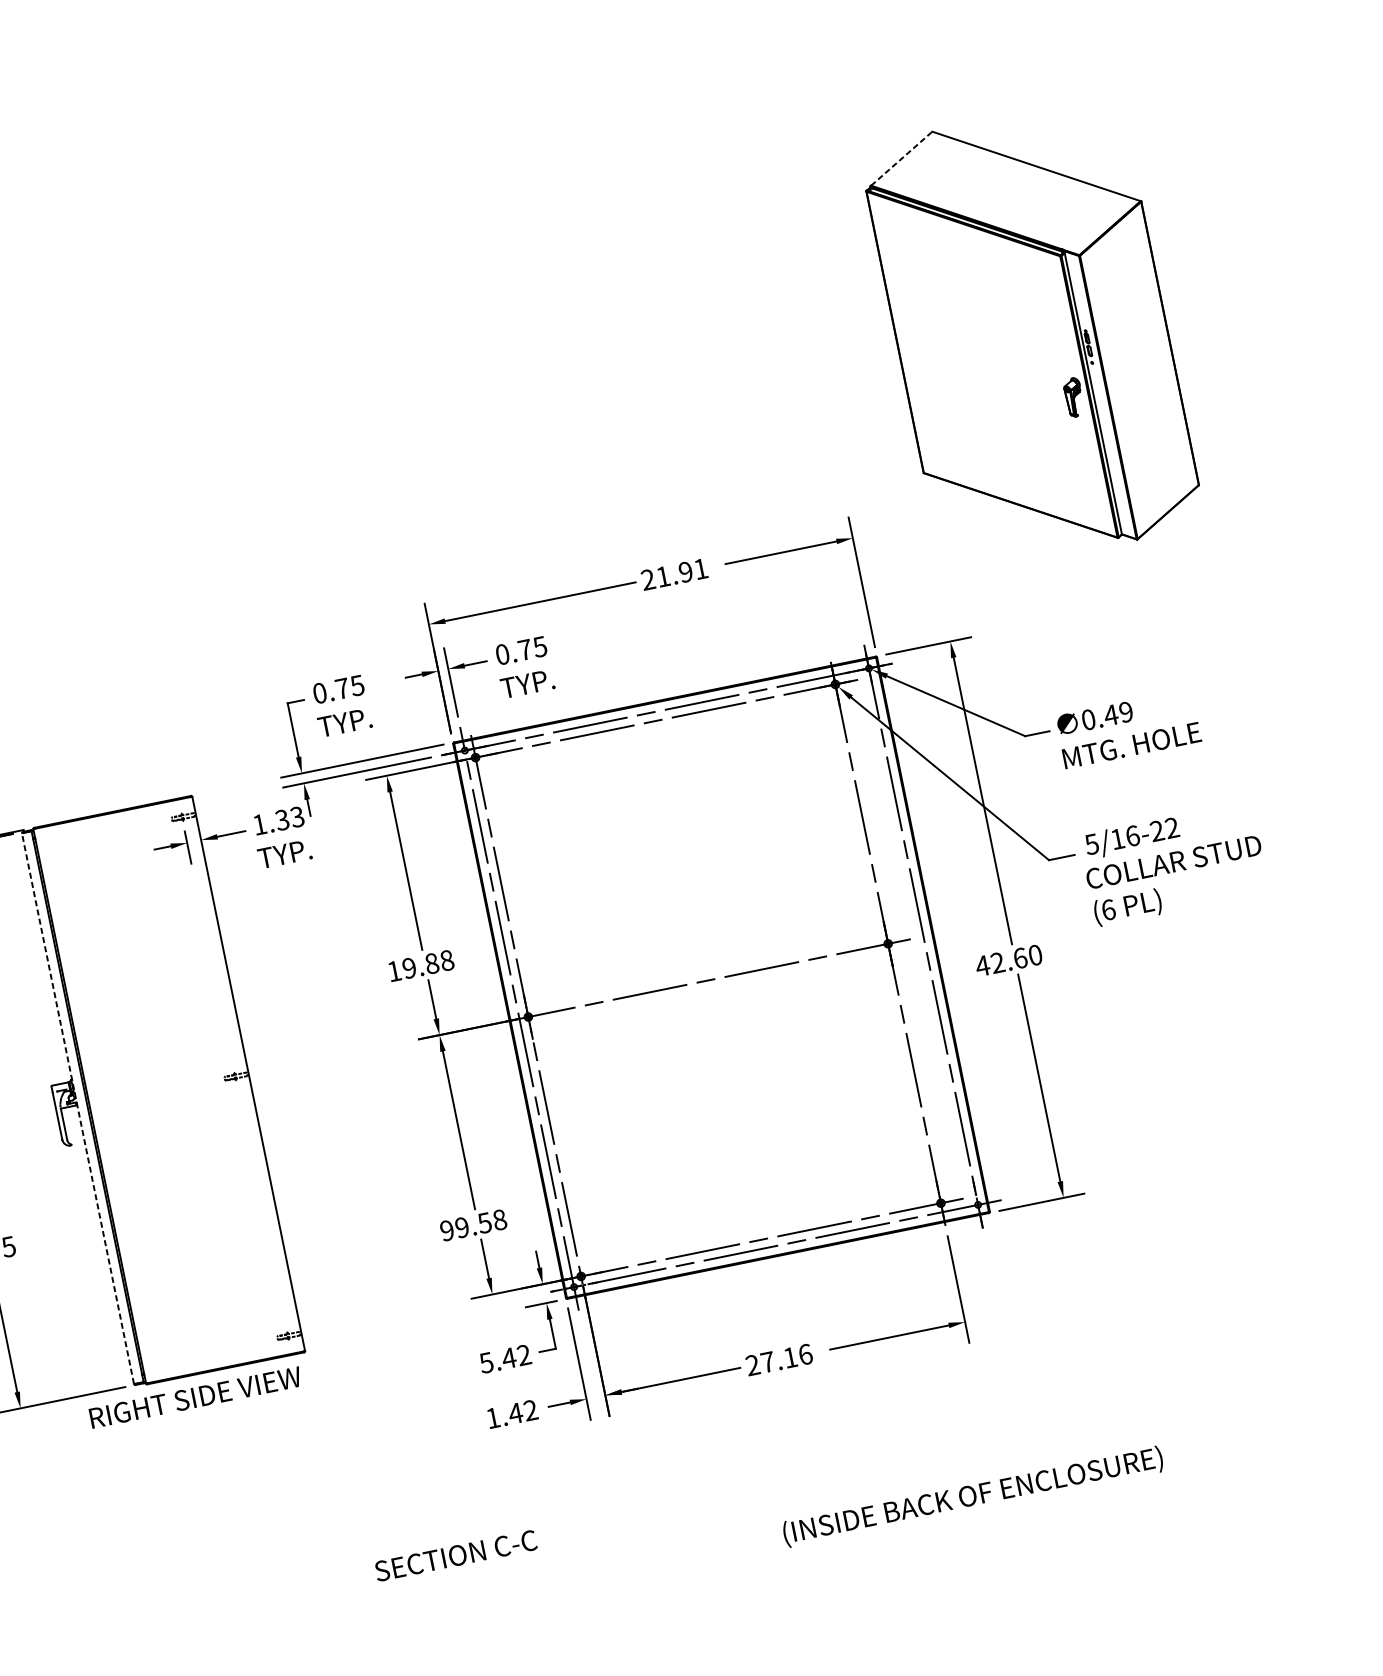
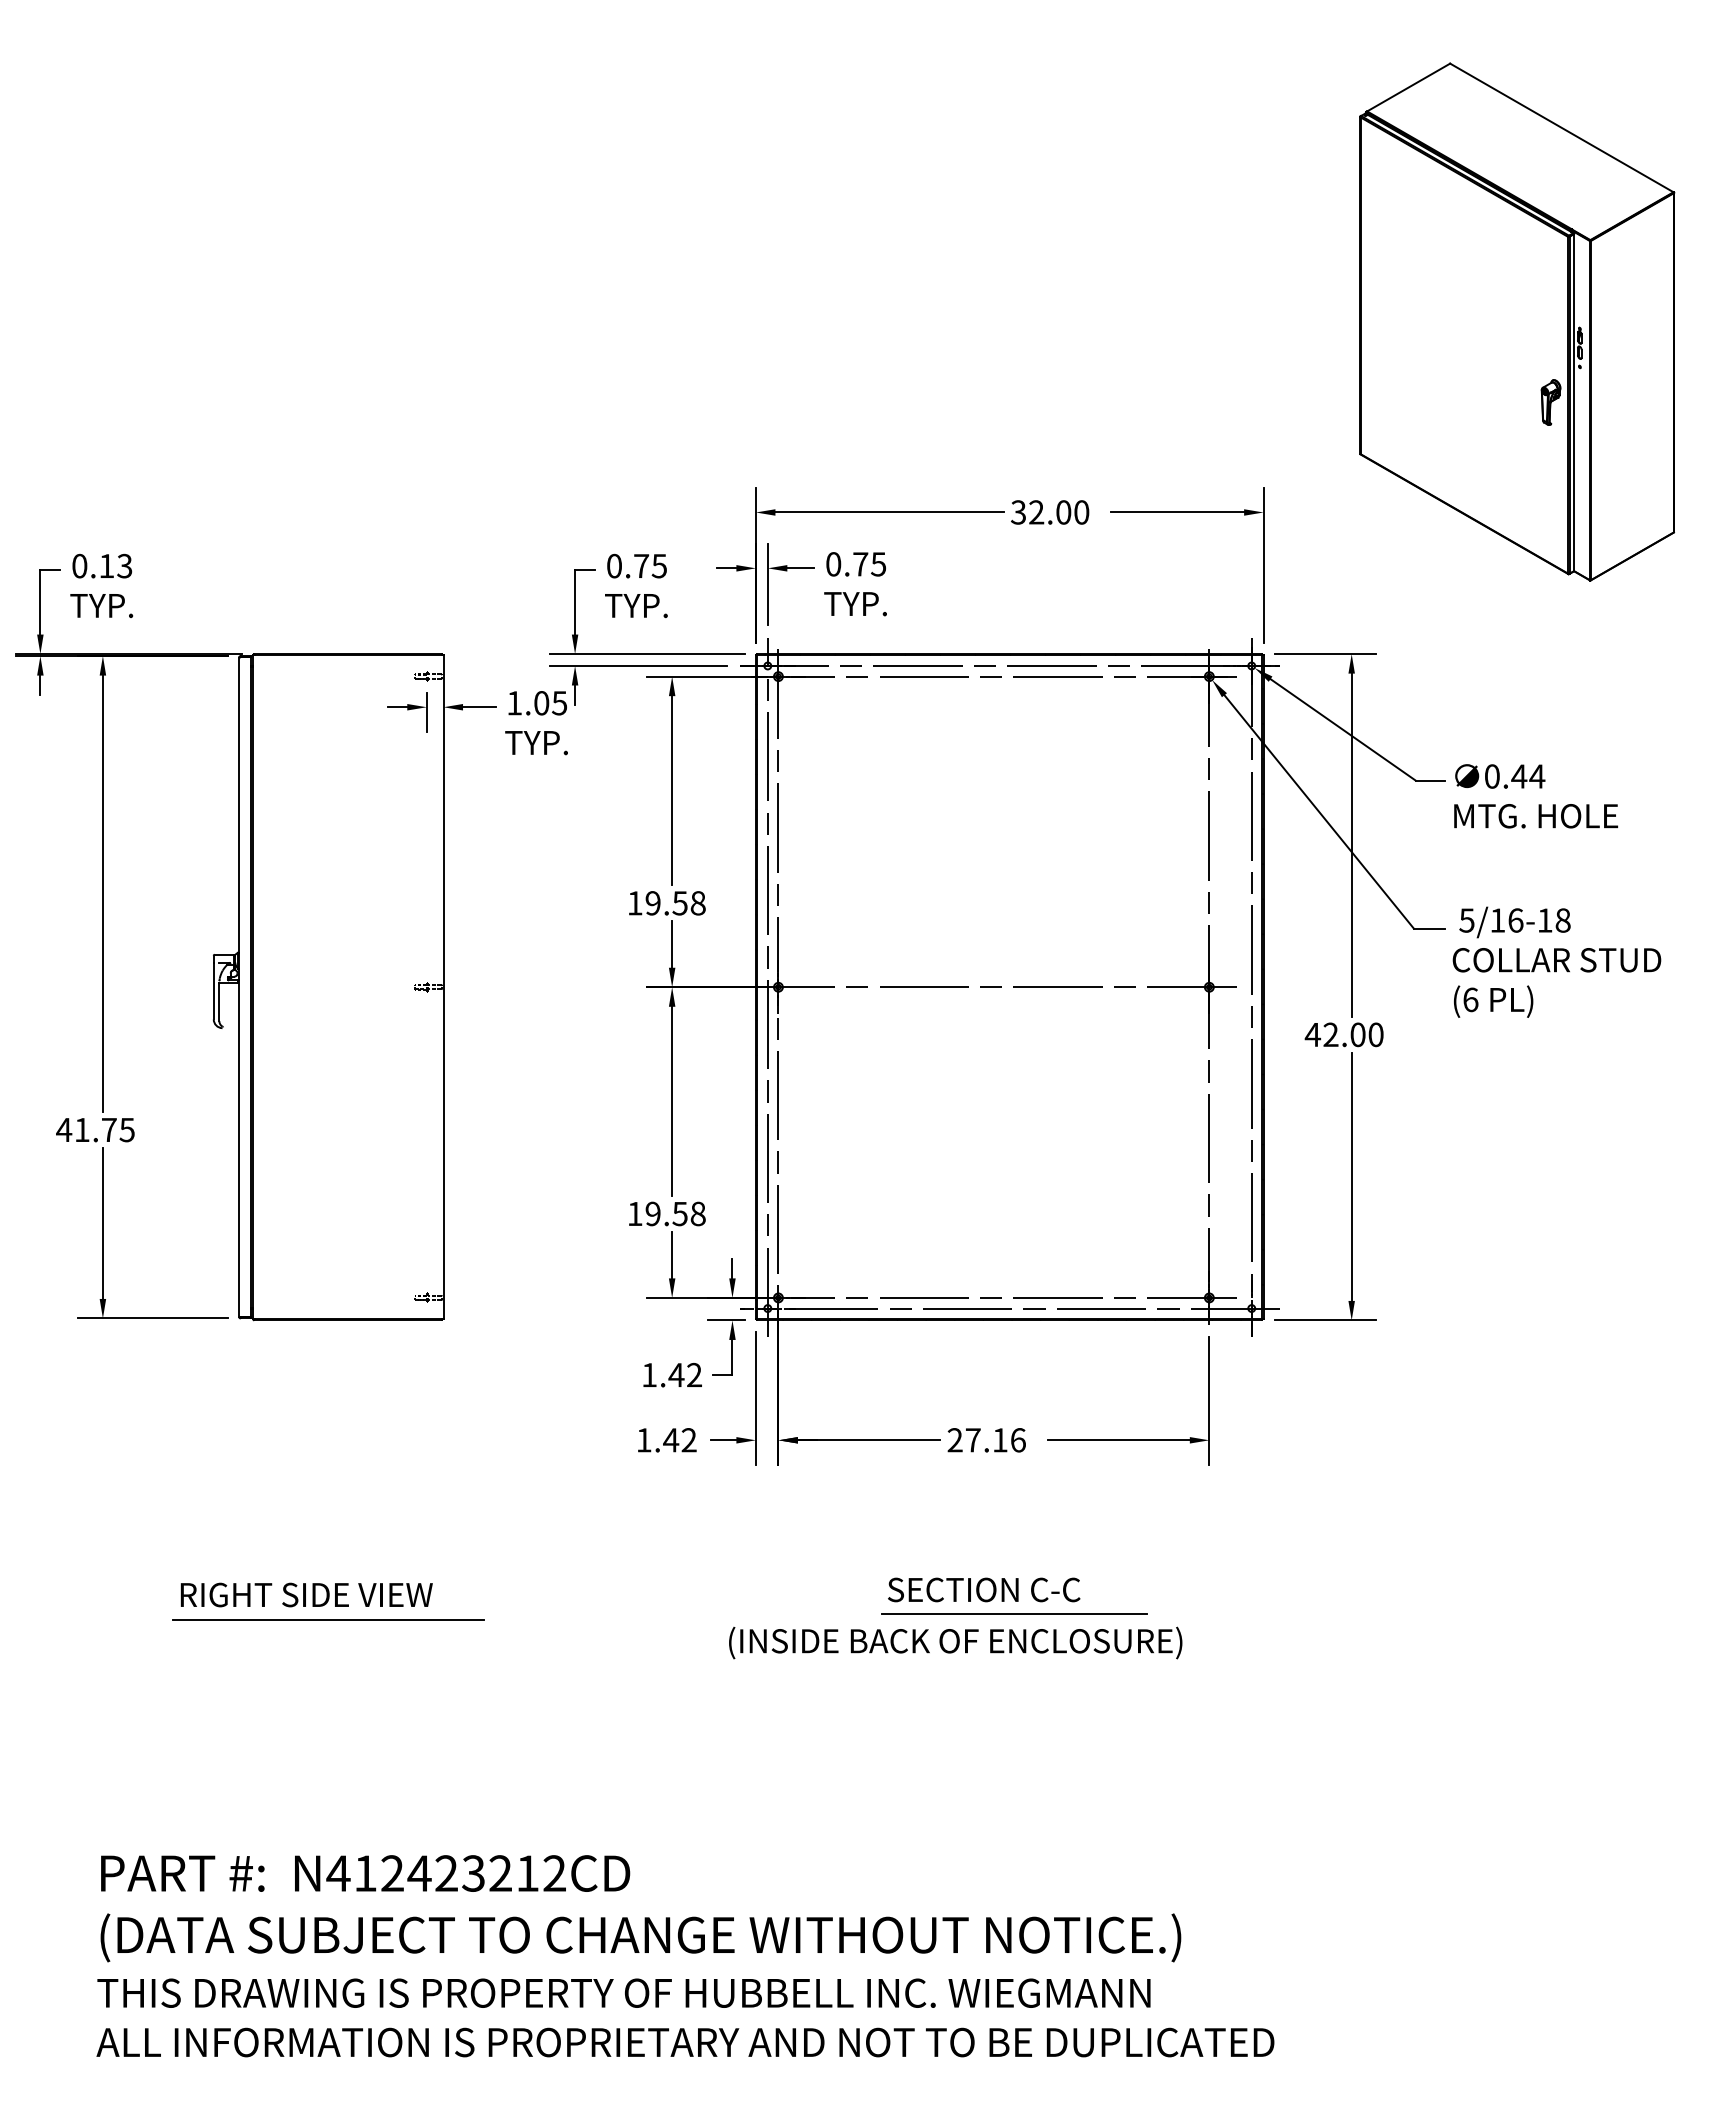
line: (901, 158) -> (1408, 87), dashed -> solid
text: (674, 574) -> (1050, 512), 21.91 -> 32.00
text: (1126, 712) -> (1537, 776), 0.49 -> 0.44
text: (289, 818) -> (550, 703), 1.33 -> 1.05
text: (1164, 829) -> (1553, 920), 5/16-22 -> 5/16-18
text: (1019, 958) -> (1357, 1034), 42.60 -> 42.00
text: (431, 963) -> (679, 903), 19.88 -> 19.58
line: (78, 1108) -> (239, 987), dashed -> solid
text: (446, 1230) -> (634, 1213), 99.58 -> 19.58
text: (485, 1363) -> (648, 1375), 5.42 -> 1.42
text: (195, 1397) -> (306, 1594), moved
text: (972, 1496) -> (955, 1642), moved
line: (831, 1500) -> (1013, 1614), added
text: (456, 1555) -> (984, 1589), moved
line: (260, 1621) -> (328, 1619), added

